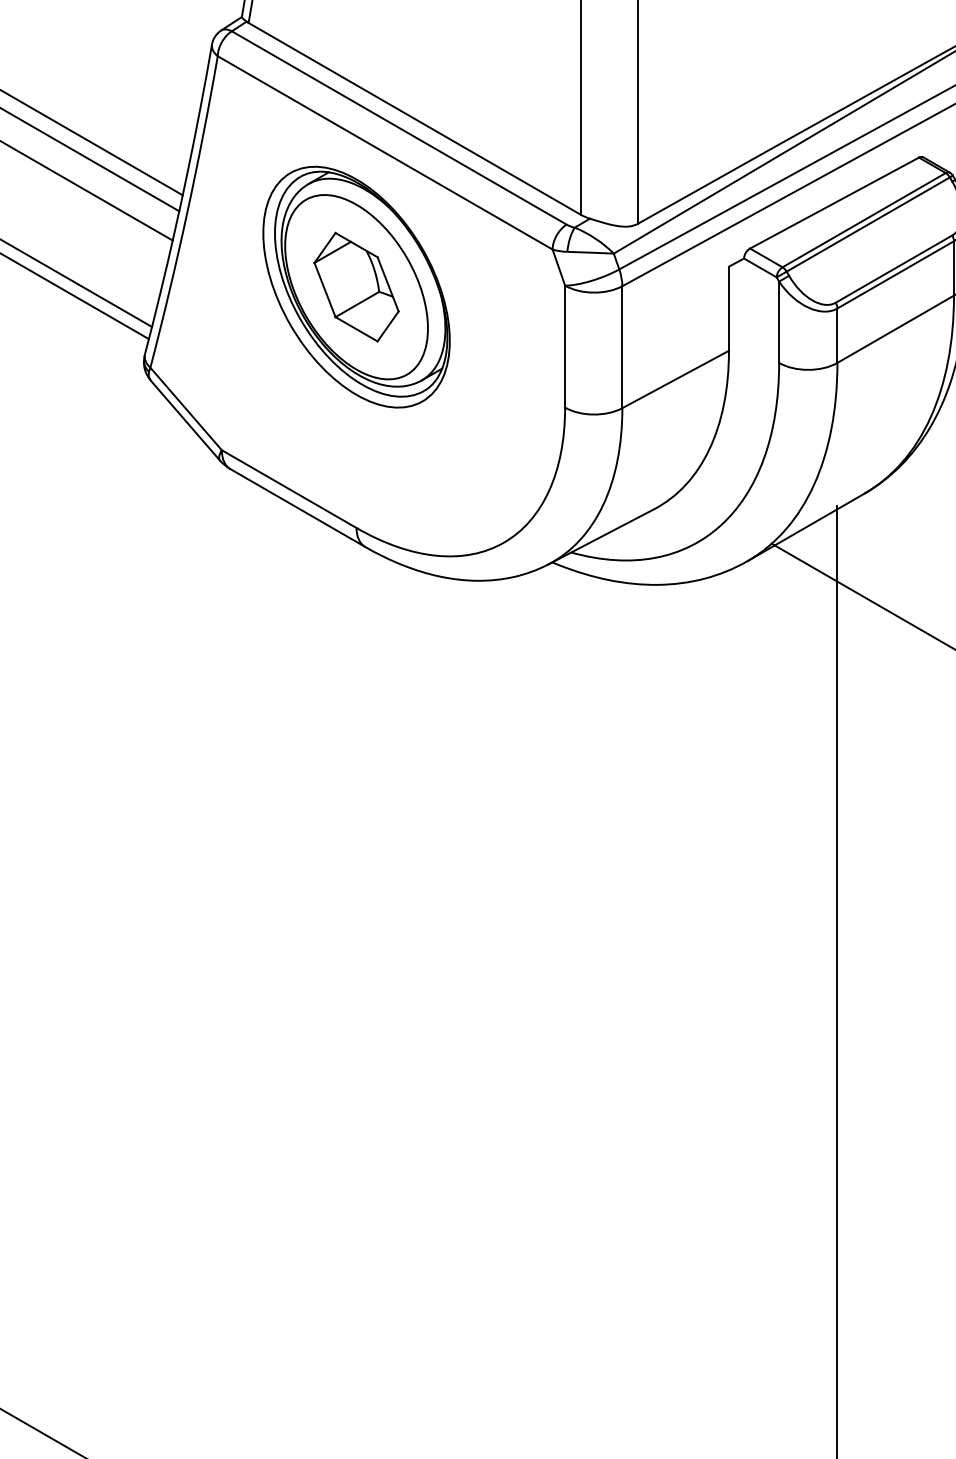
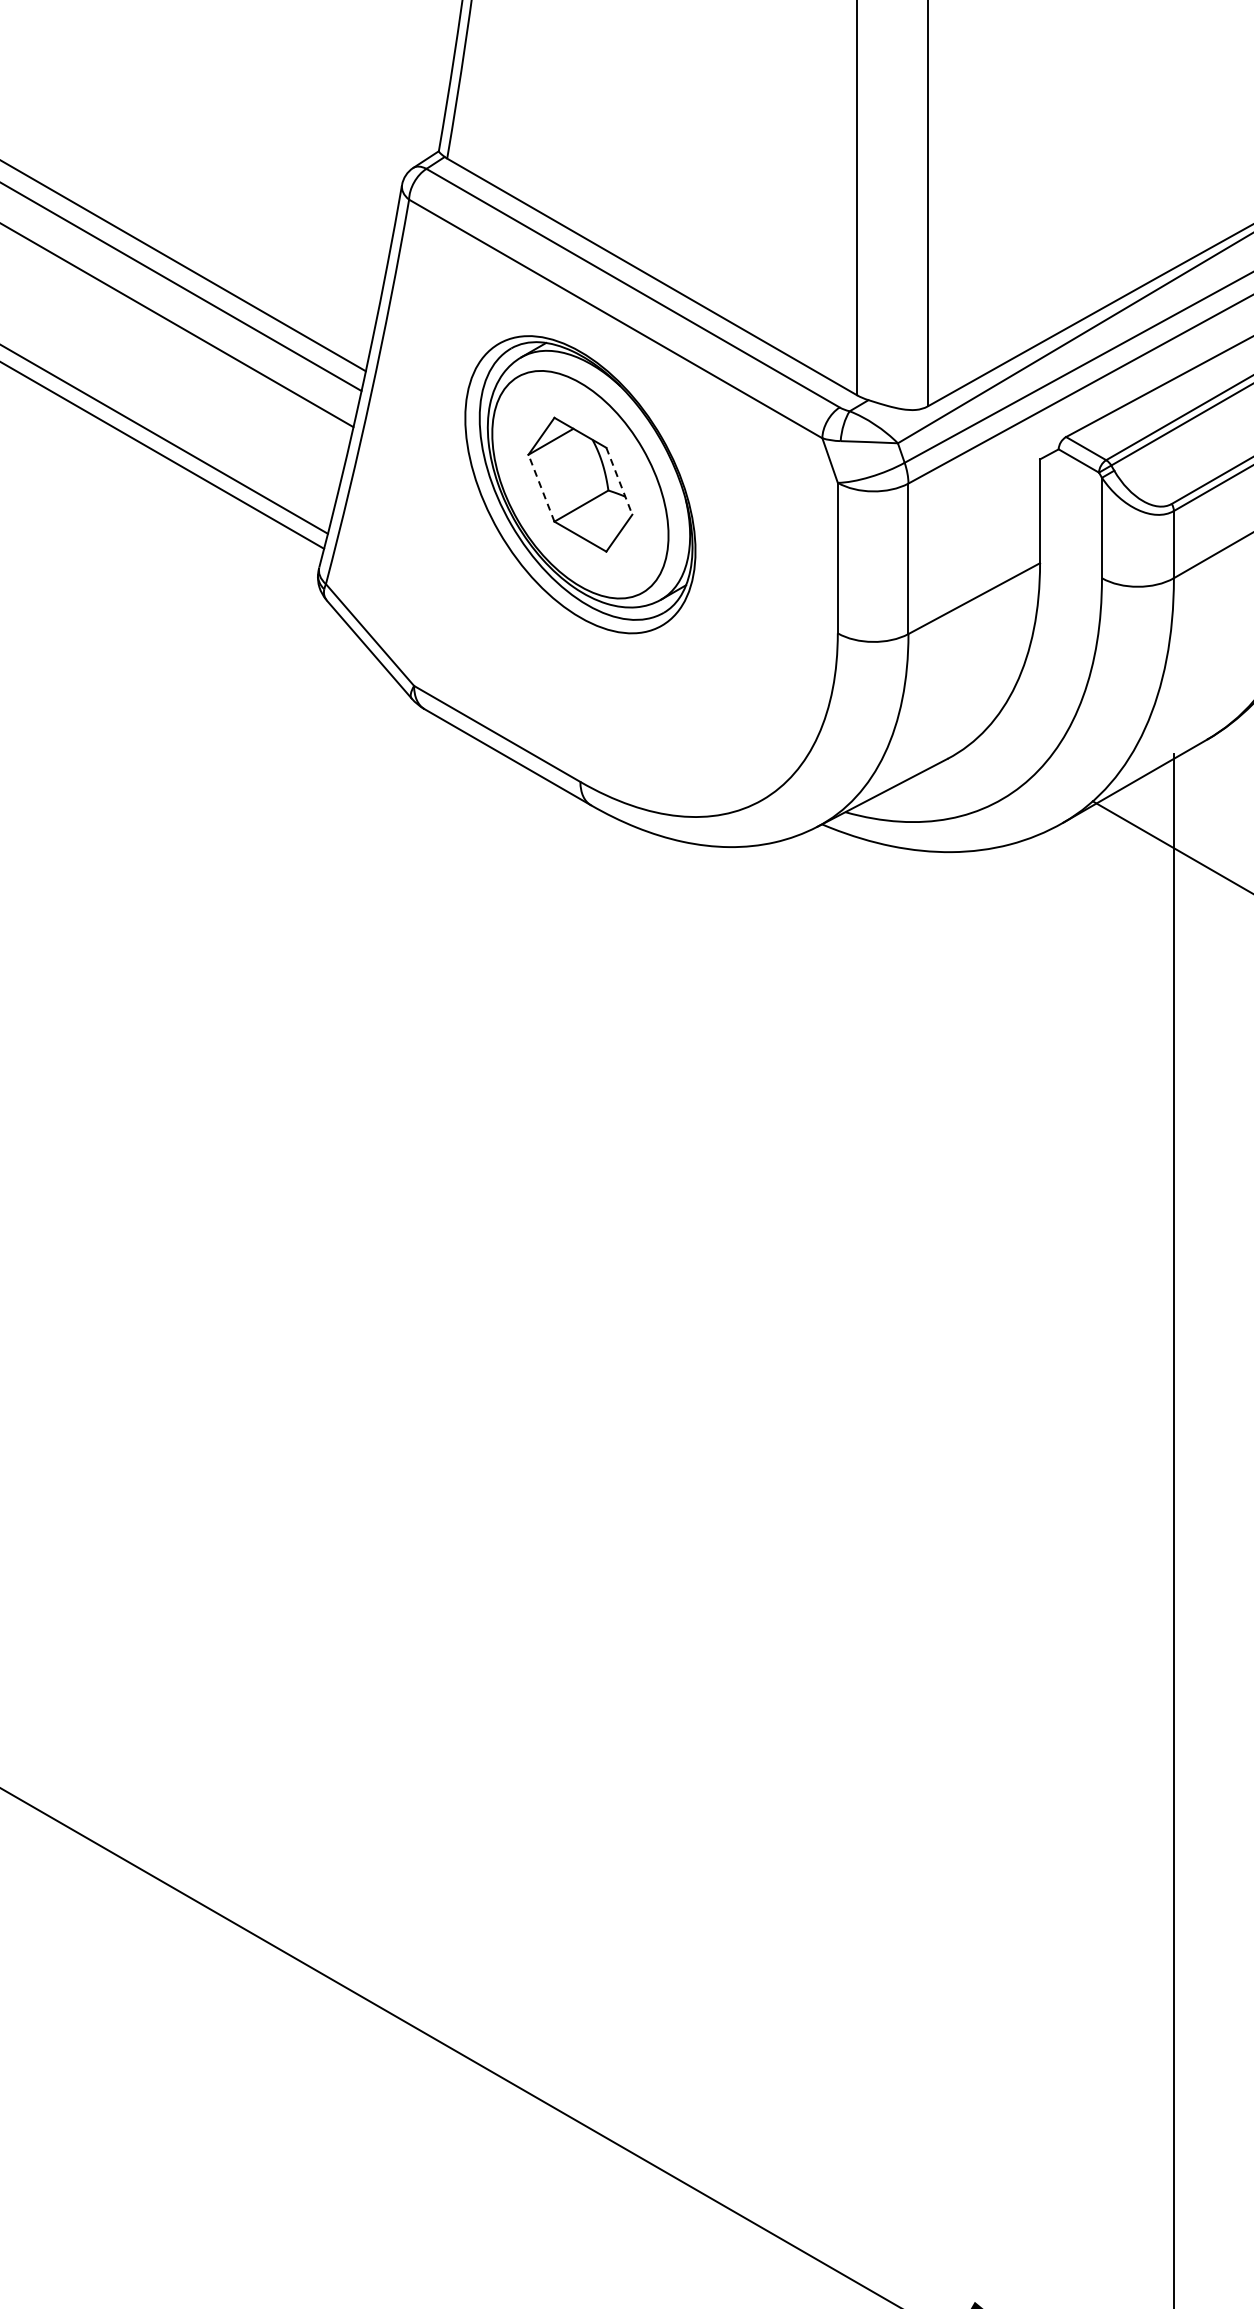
line: (388, 284) -> (619, 481), solid -> dashed
line: (325, 290) -> (541, 488), solid -> dashed

